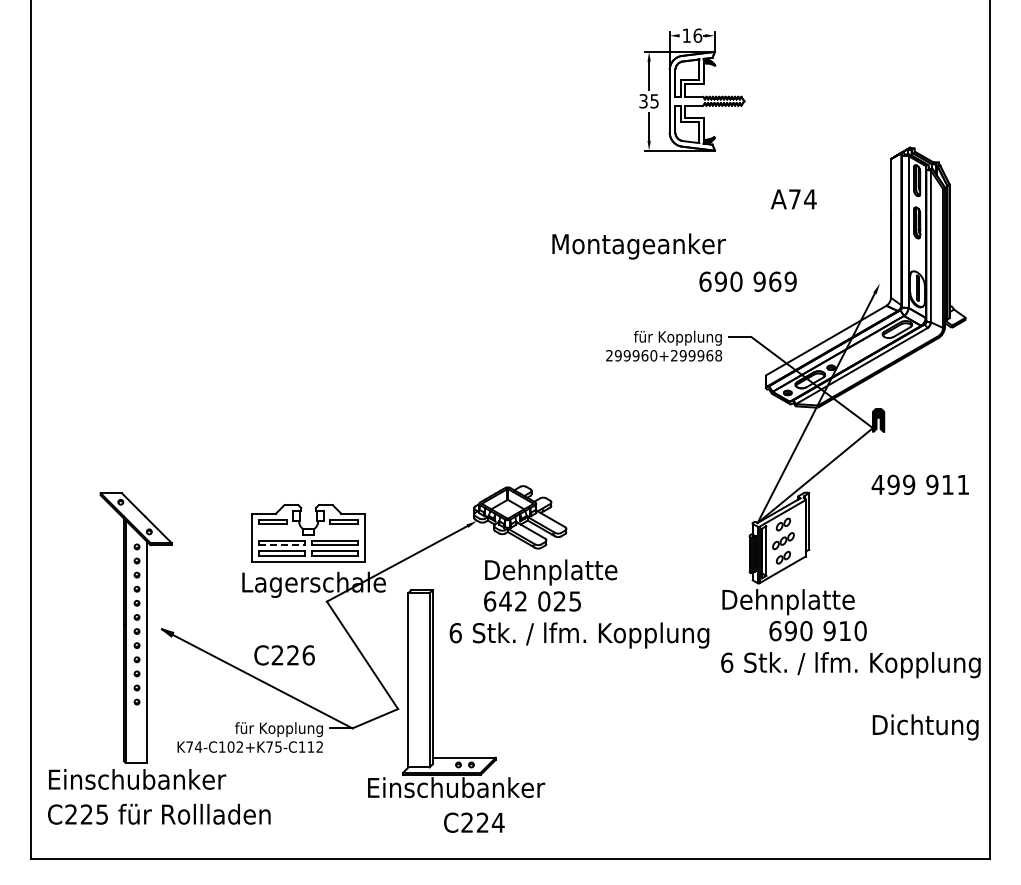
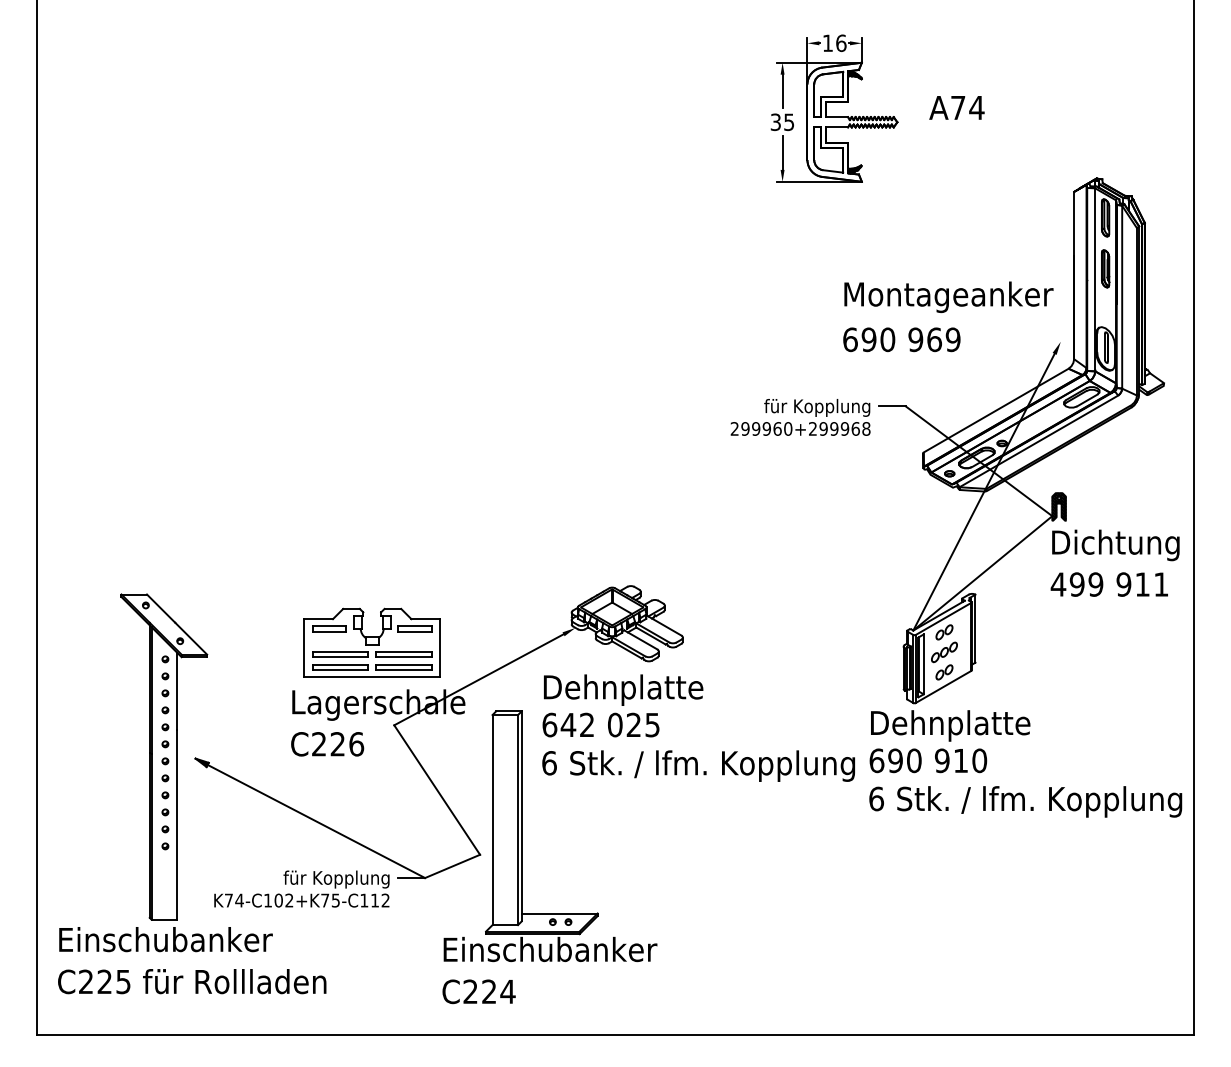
text: (793, 199) -> (956, 108), moved
text: (638, 246) -> (948, 297), moved
line: (282, 545) -> (340, 657), dashed -> solid
text: (550, 585) -> (622, 705), moved
text: (817, 631) -> (927, 761), moved
text: (284, 655) -> (327, 744), moved
text: (925, 727) -> (1115, 545), moved
text: (474, 822) -> (479, 991), moved

